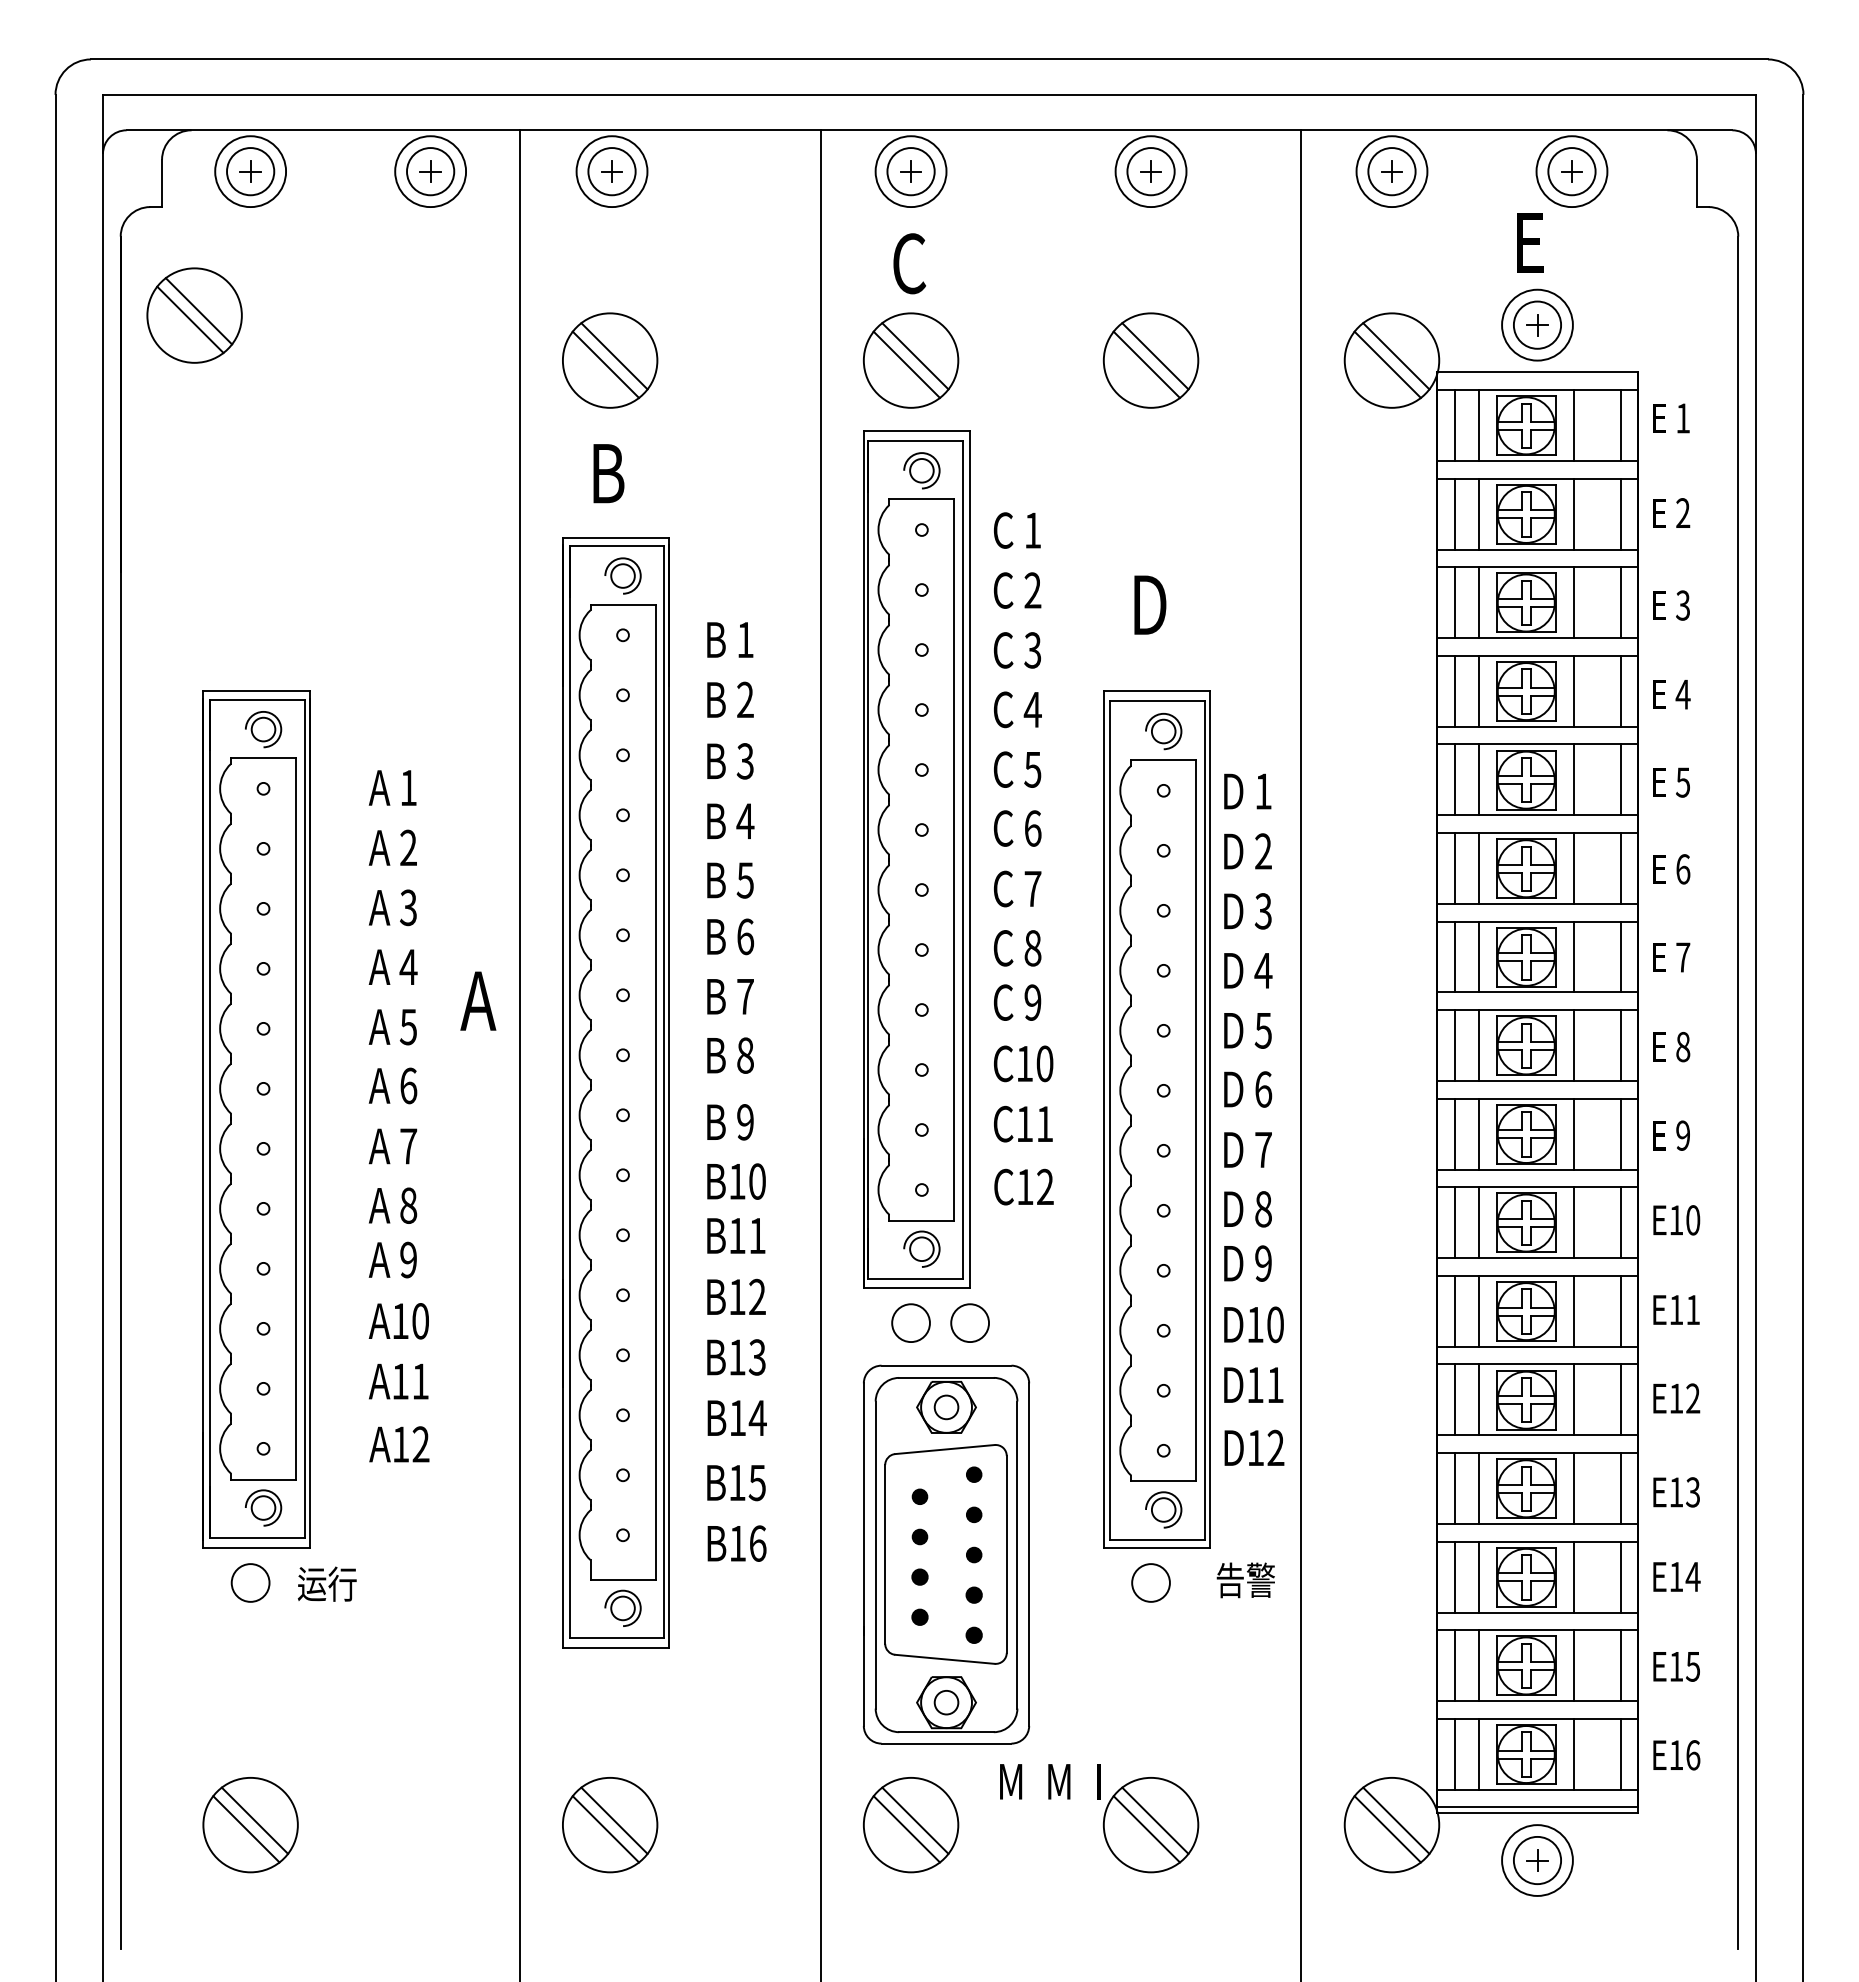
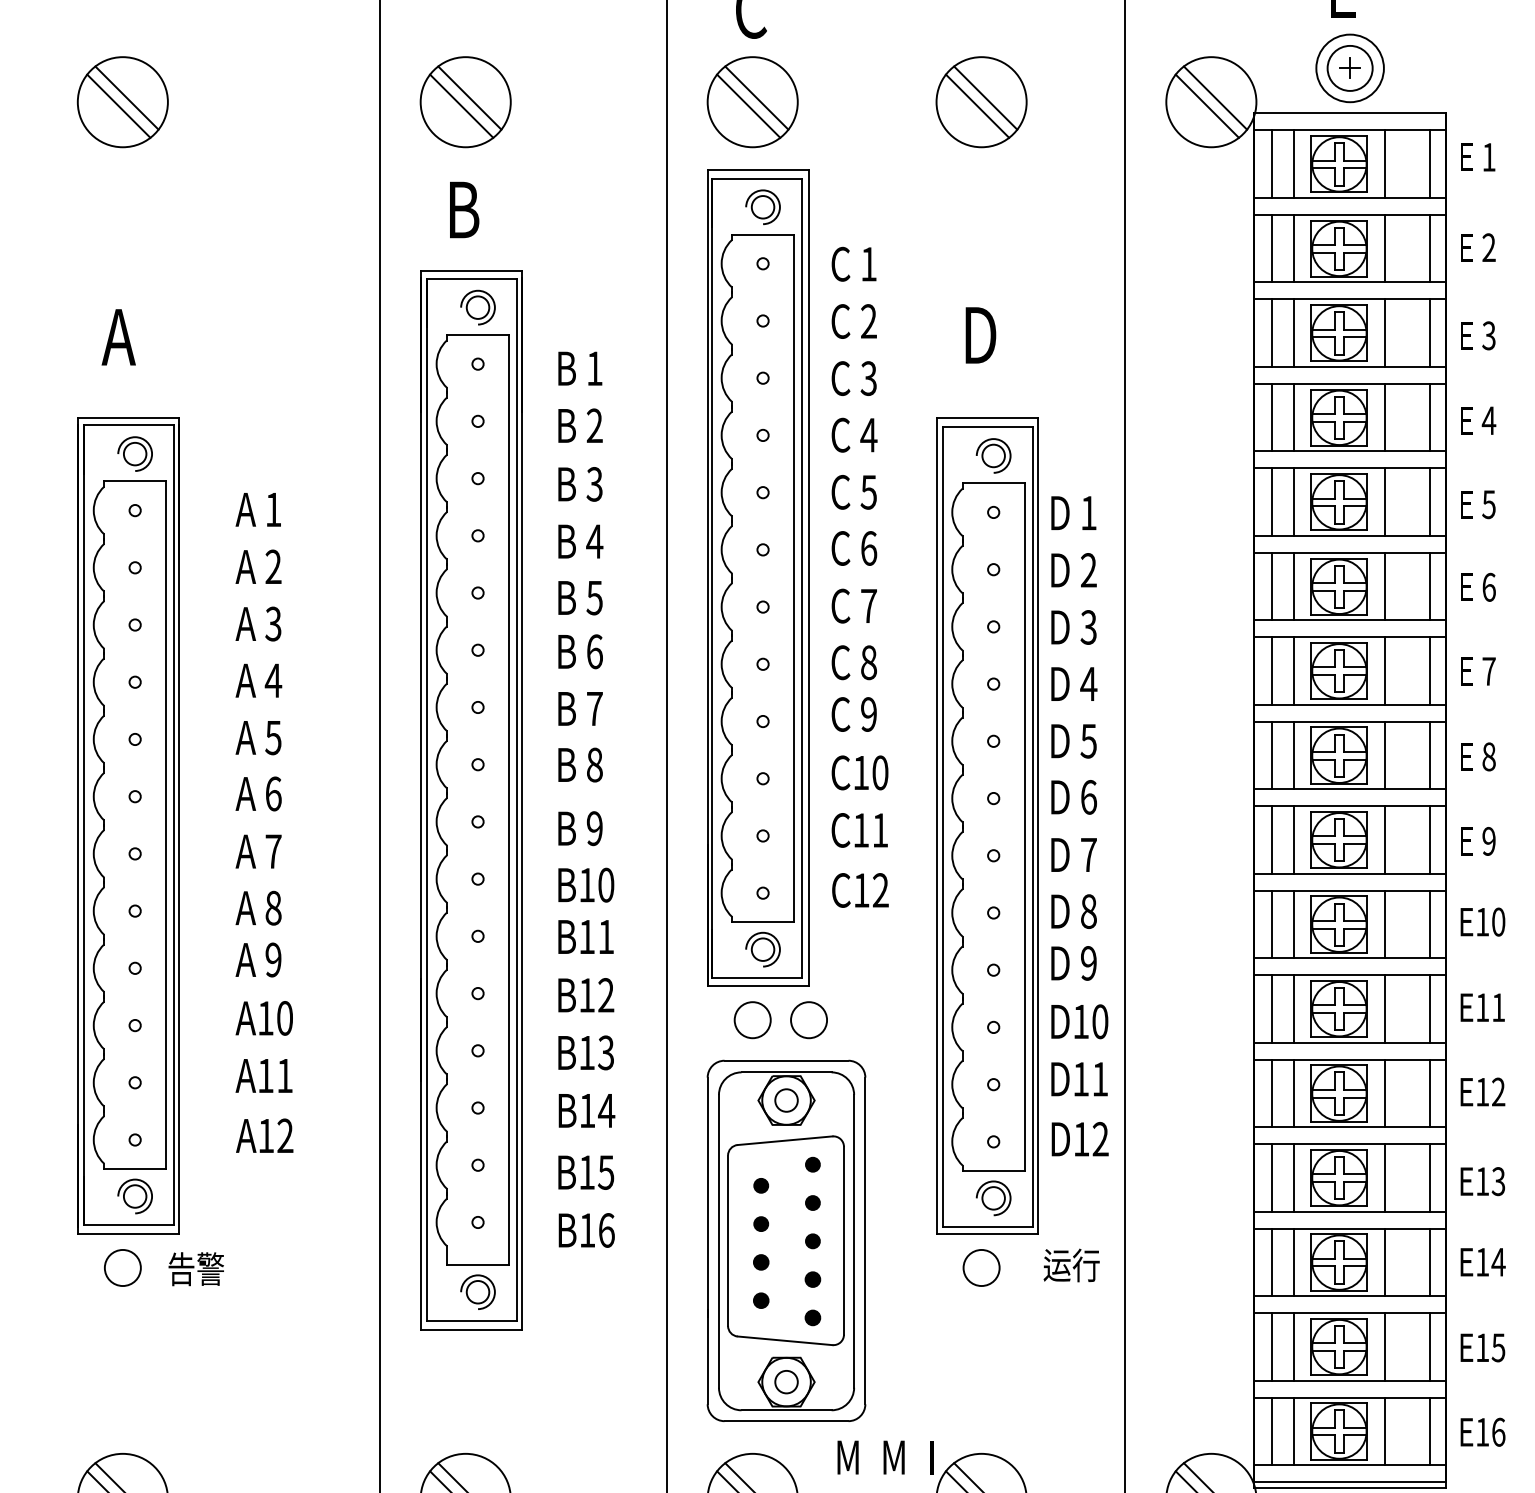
part: (194, 315) -> (122, 102), moved
text: (478, 1000) -> (118, 336), moved
text: (1245, 1580) -> (1071, 1265), 告警 -> 运行
text: (326, 1584) -> (195, 1269), 运行 -> 告警

